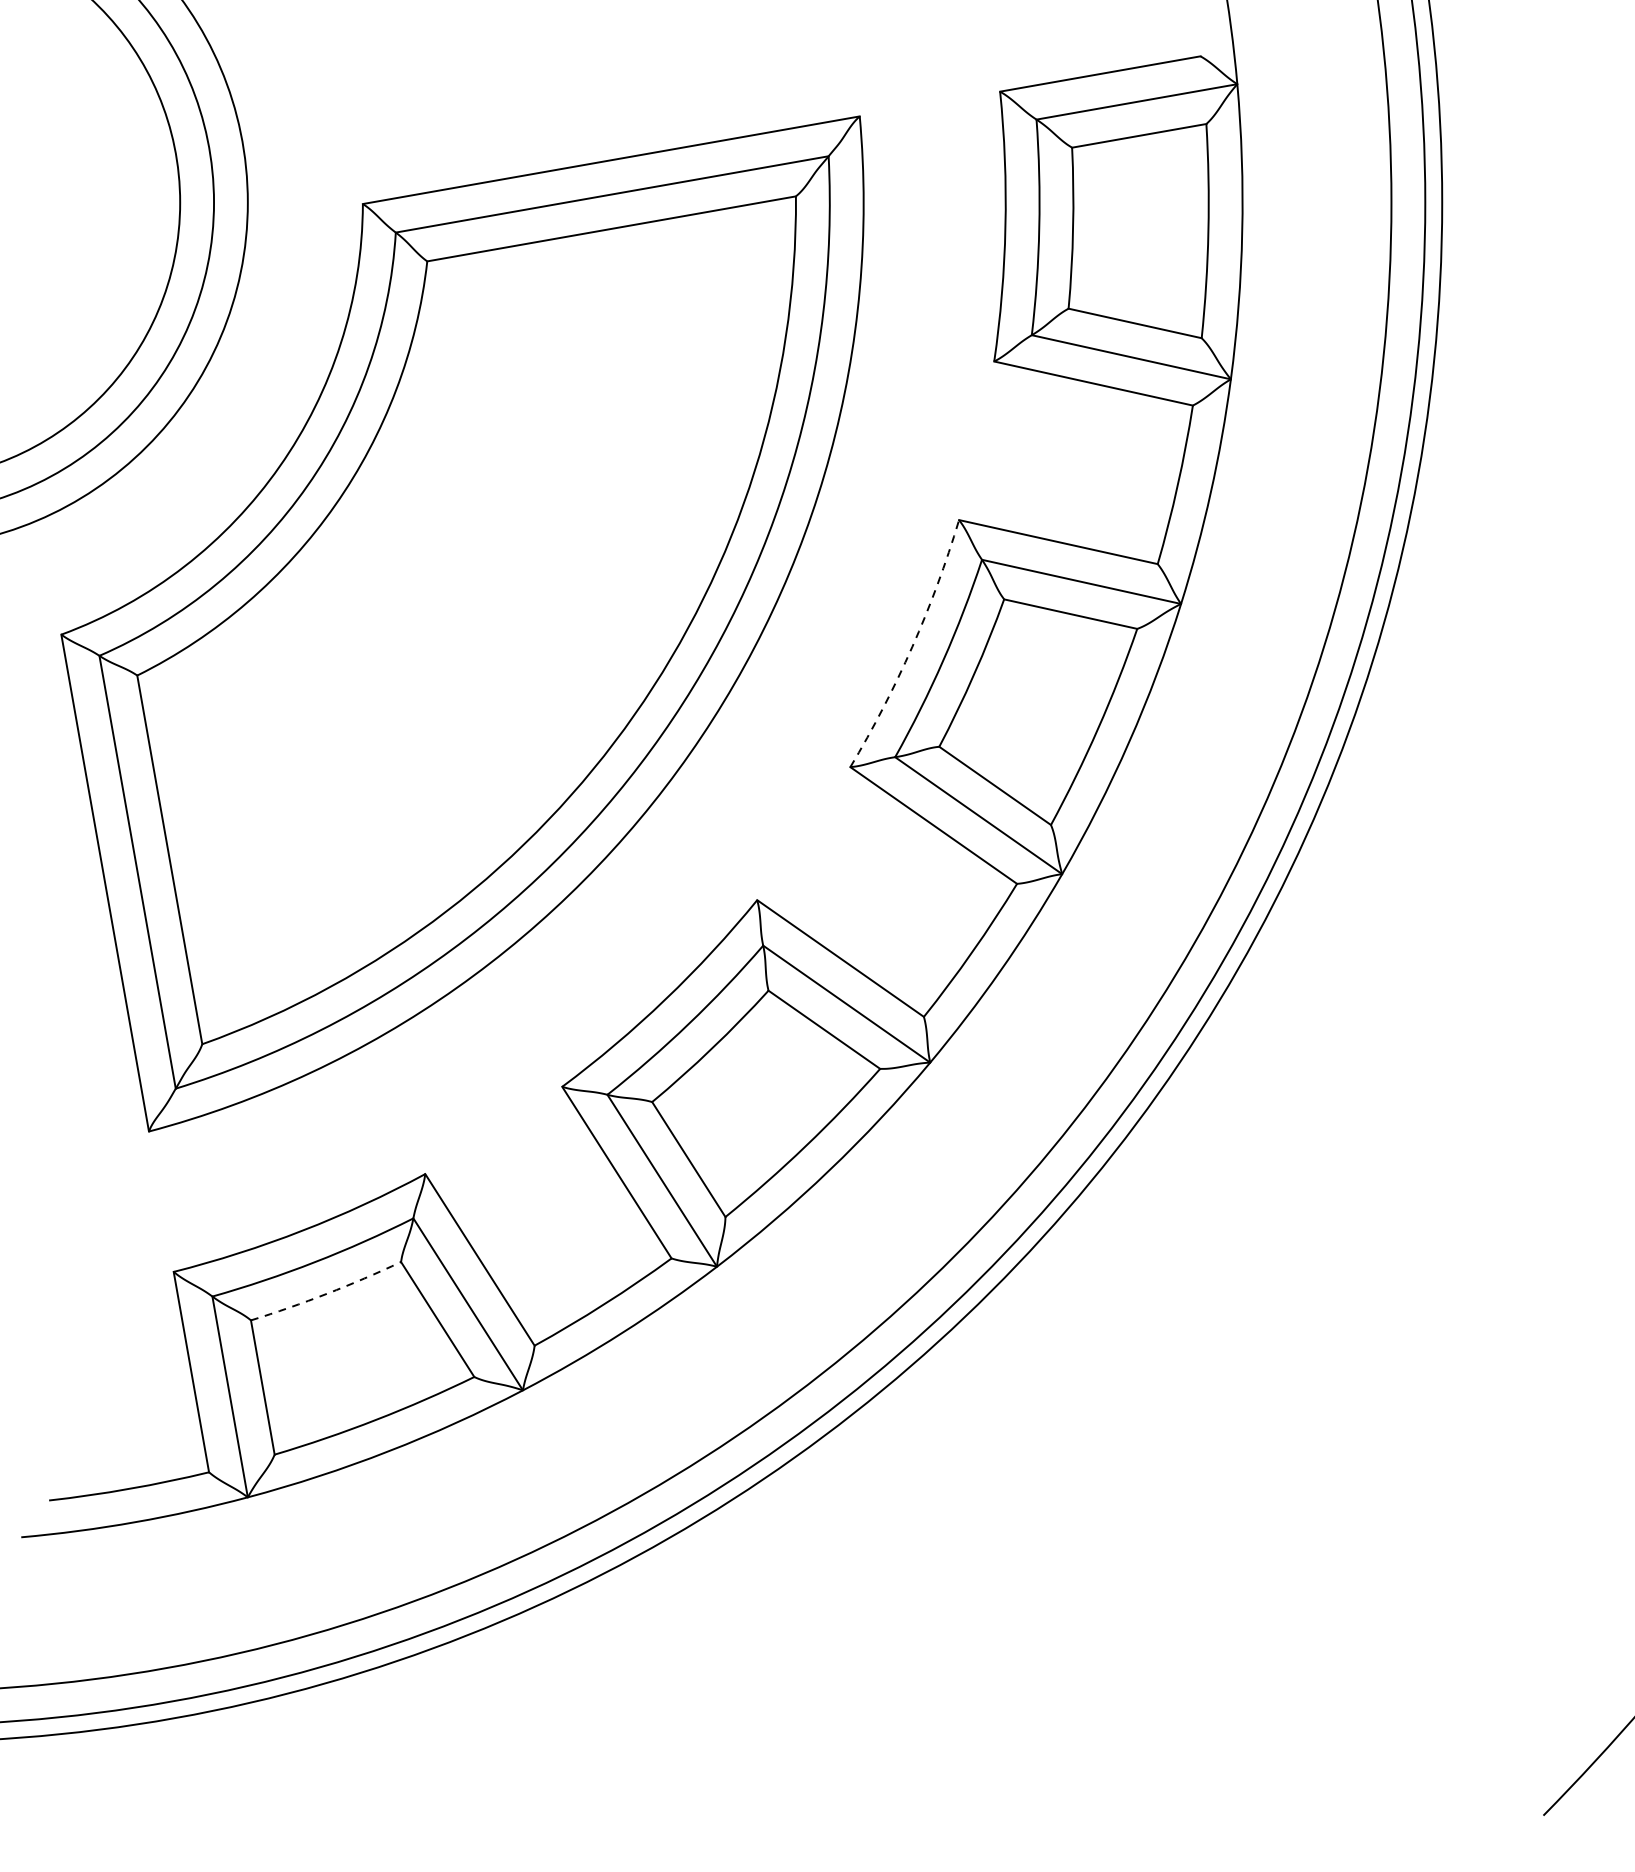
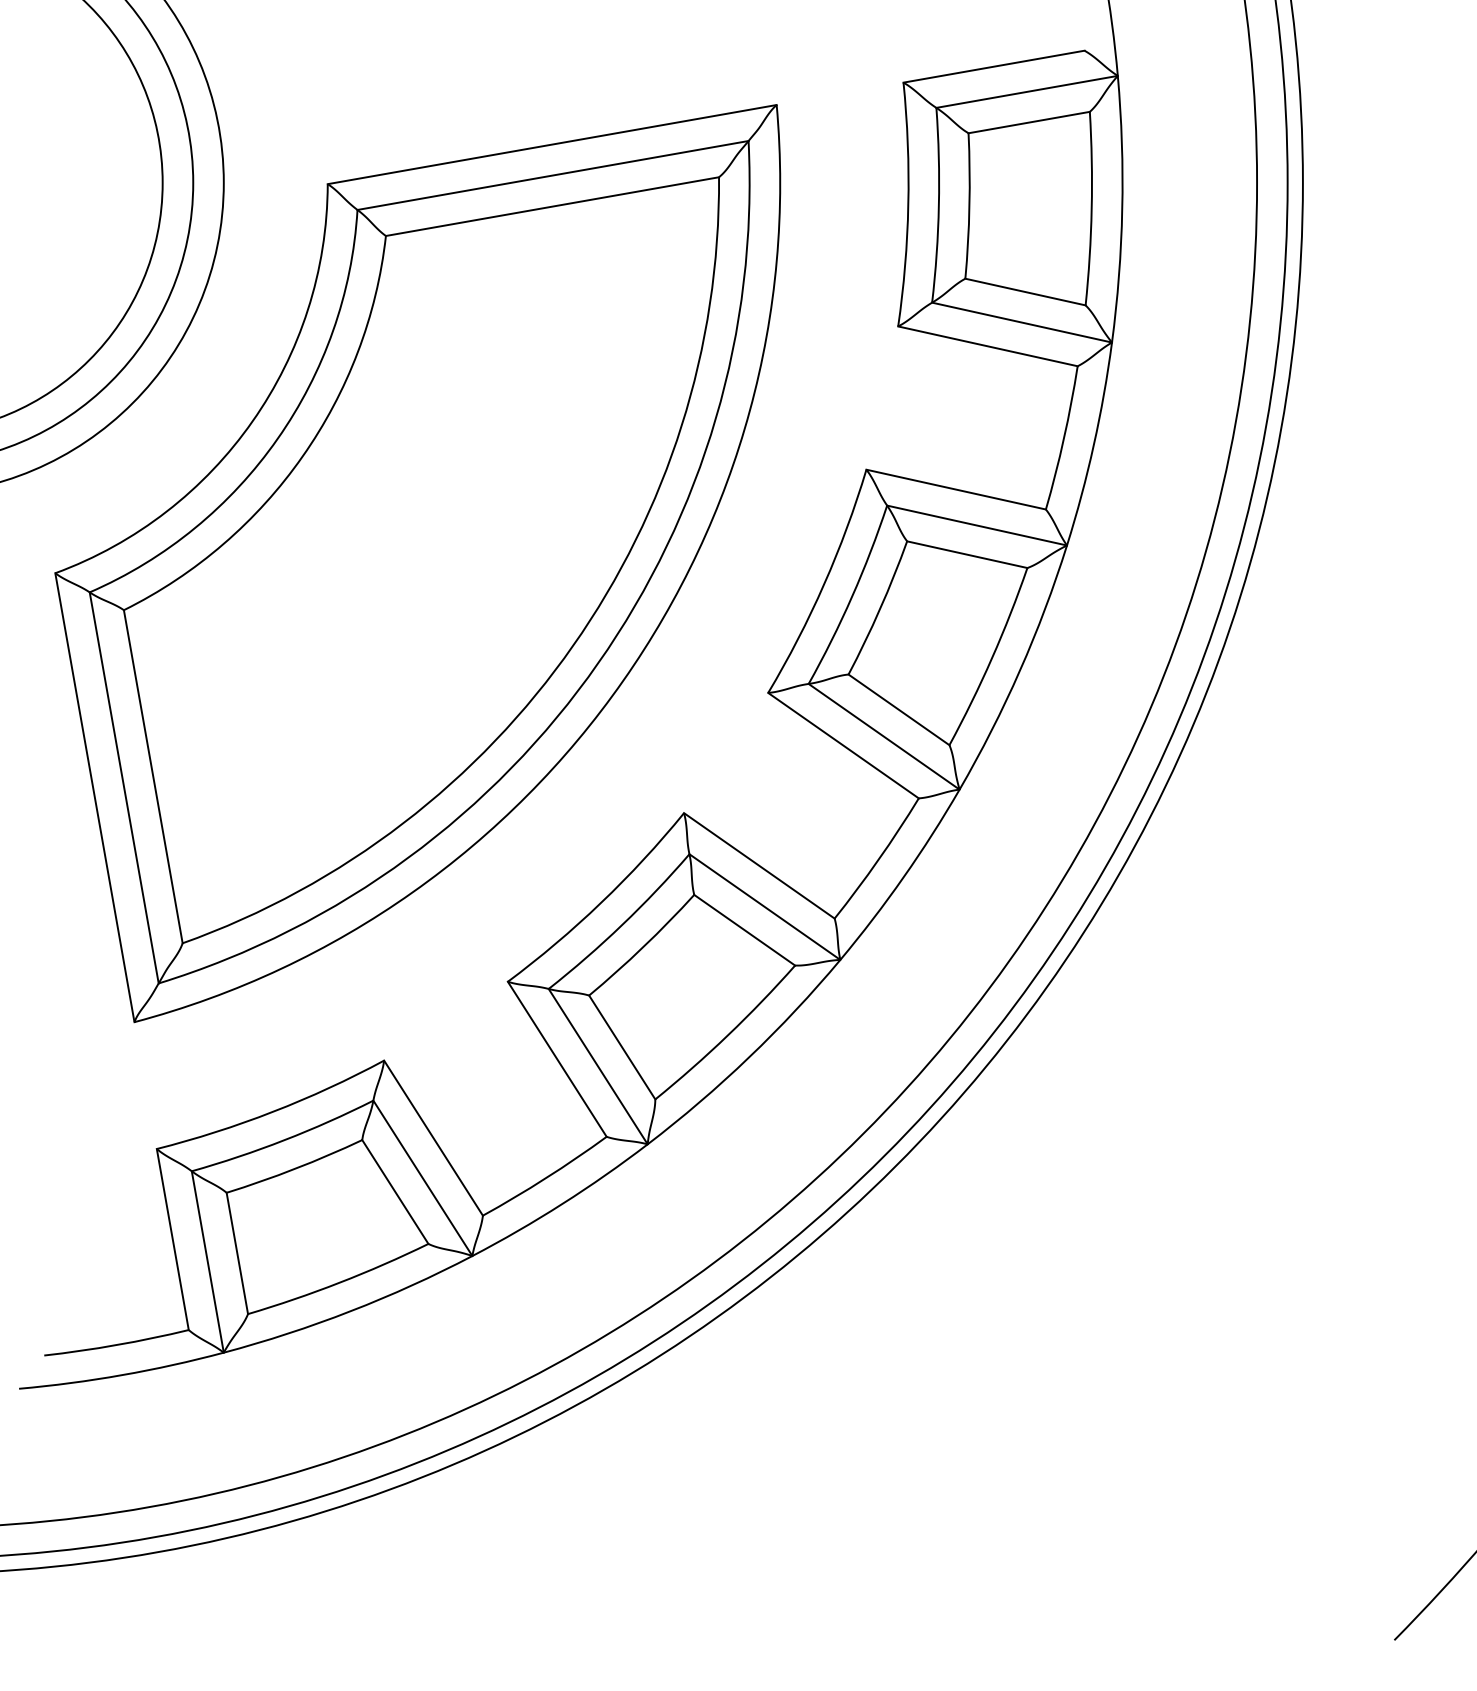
arc: (912, 647) -> (824, 584), dashed -> solid
arc: (327, 1293) -> (295, 1168), dashed -> solid

